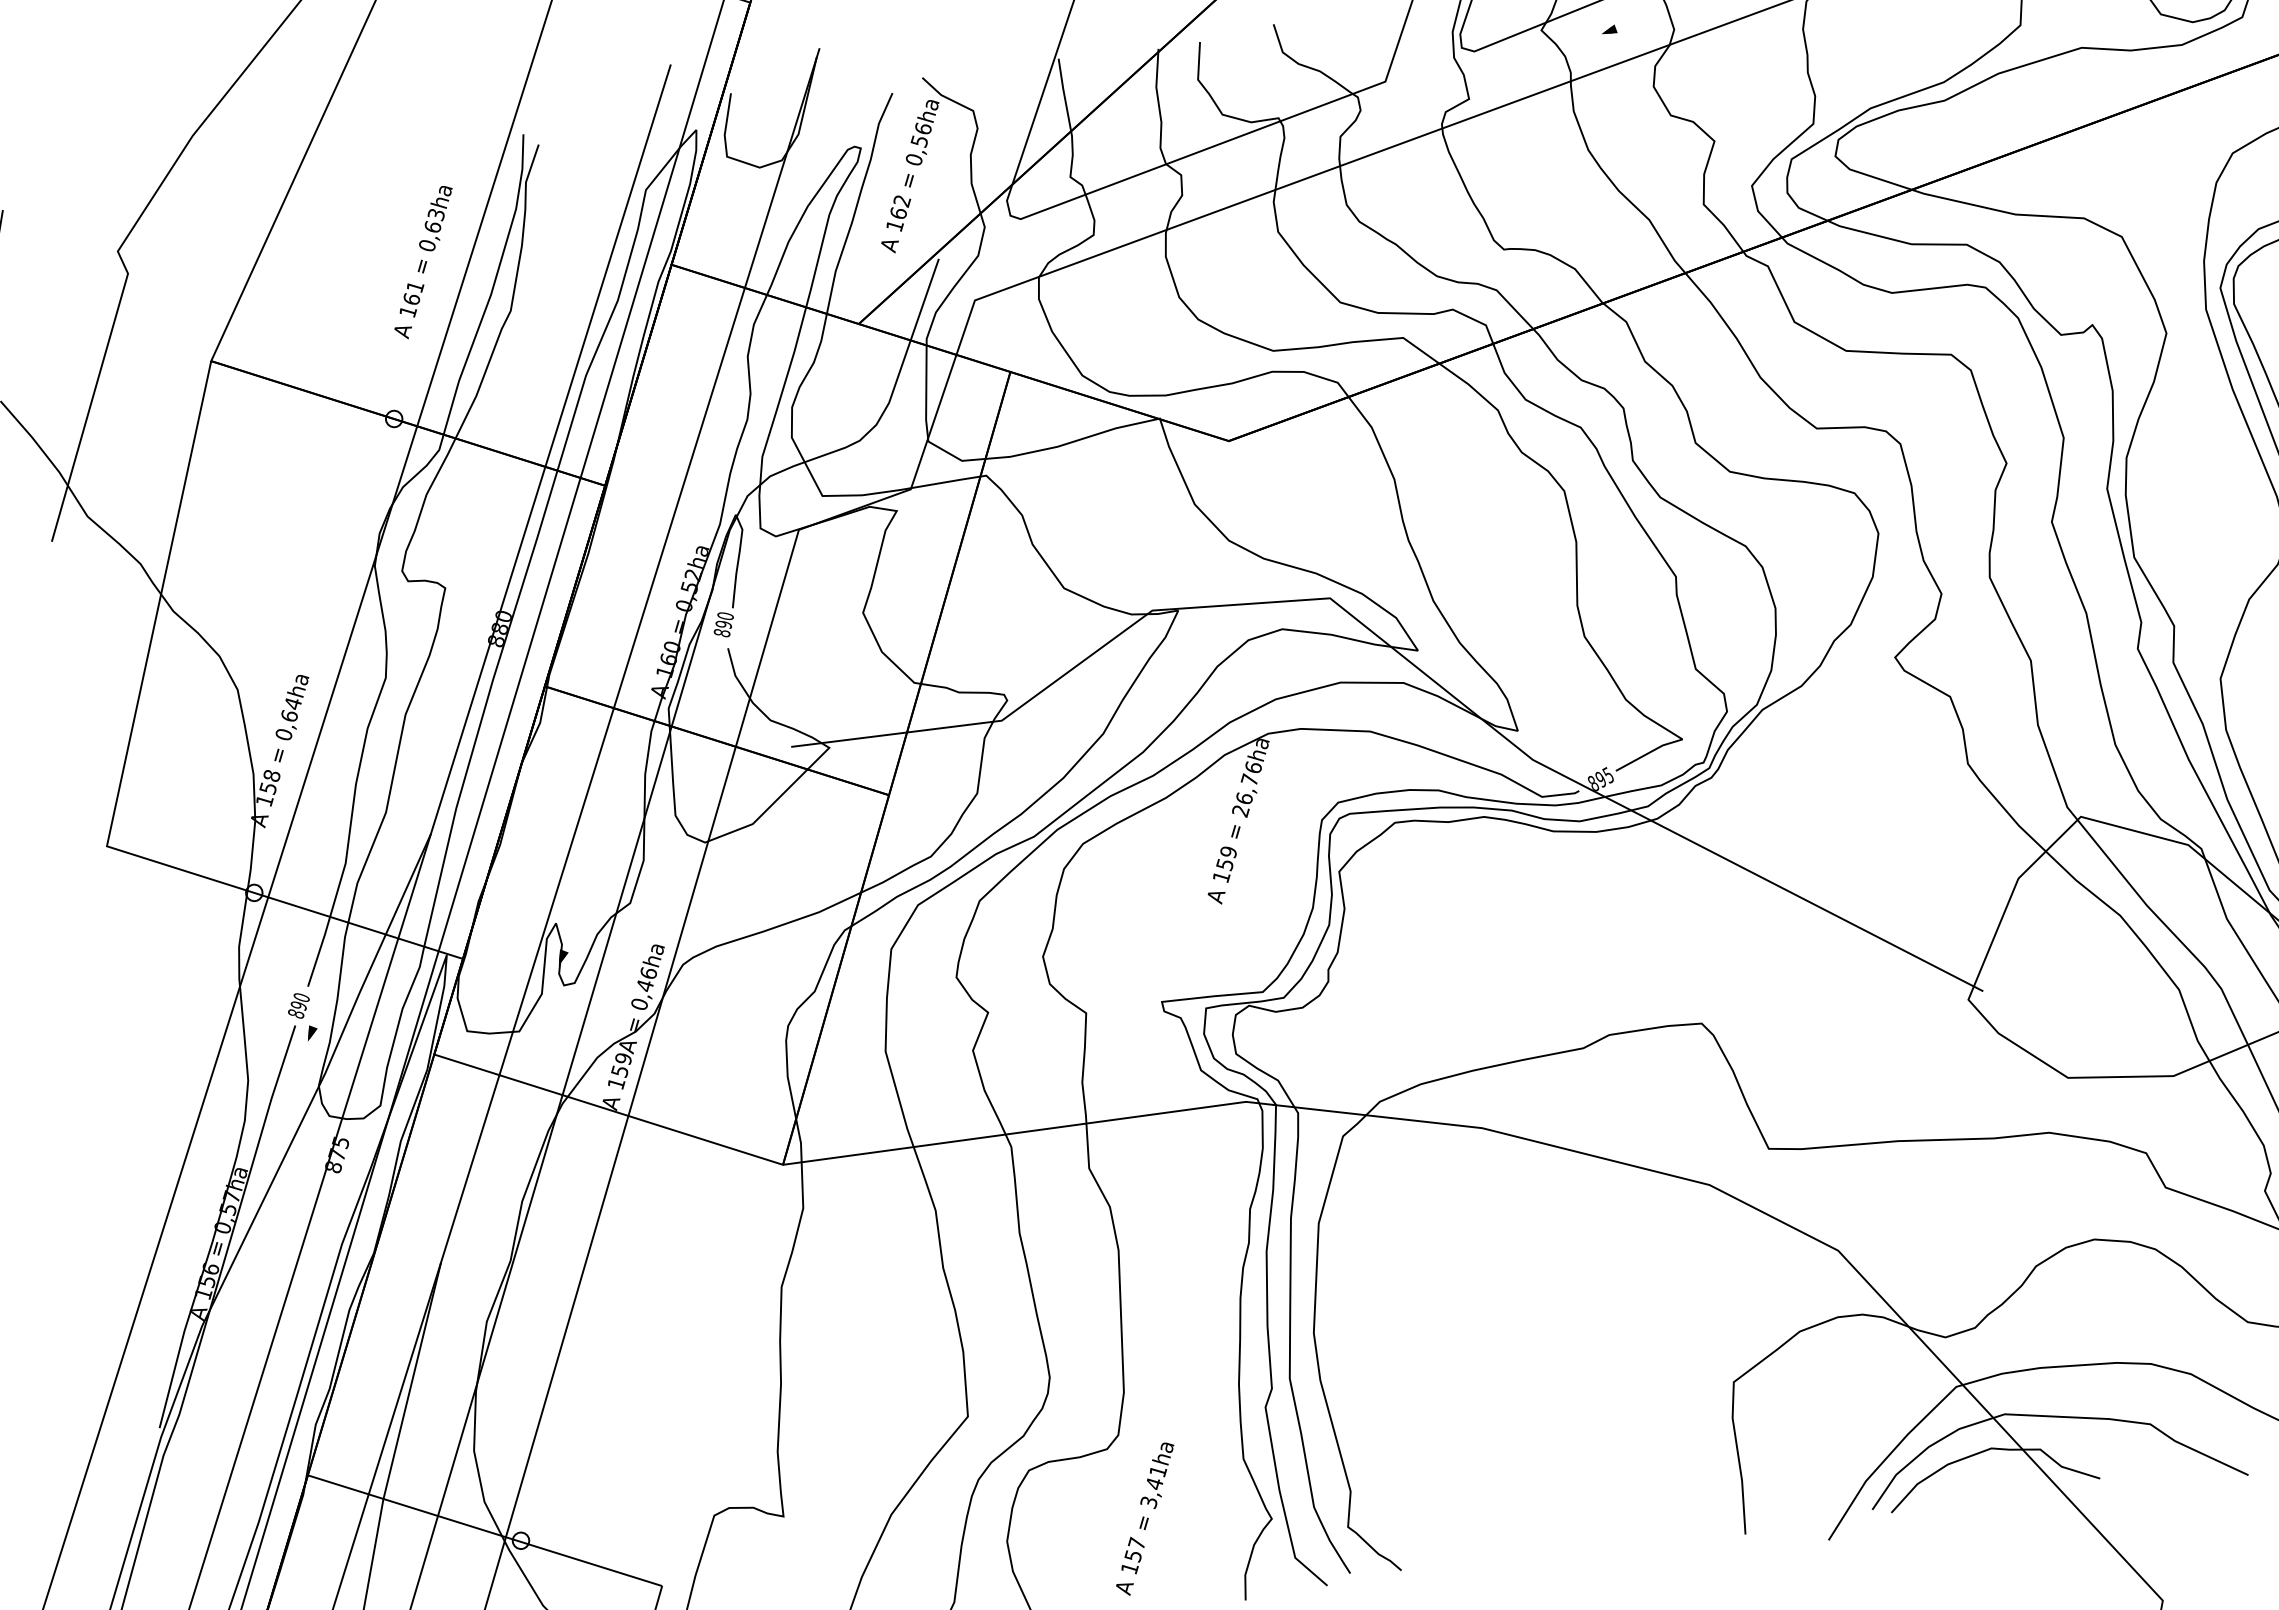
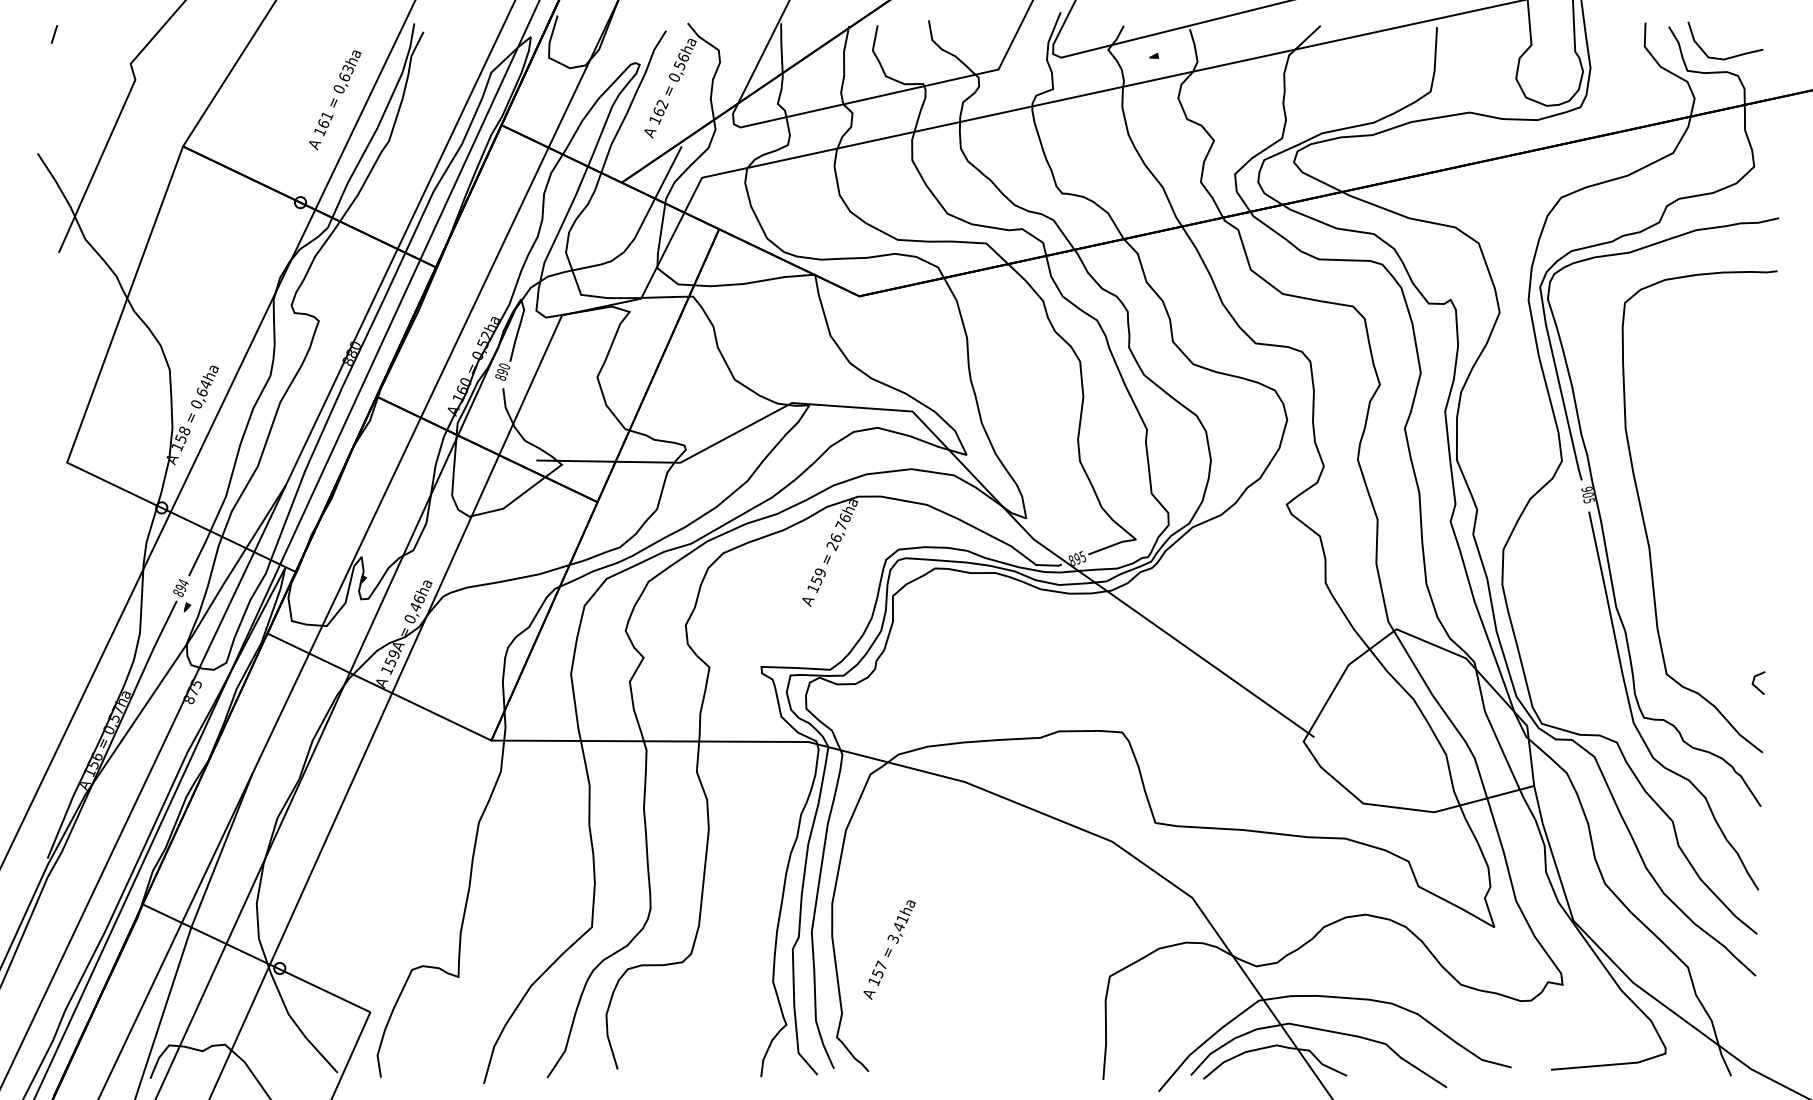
text: (301, 997) -> (183, 582), 890 -> 894
text: (1145, 1518) -> (889, 949), moved

